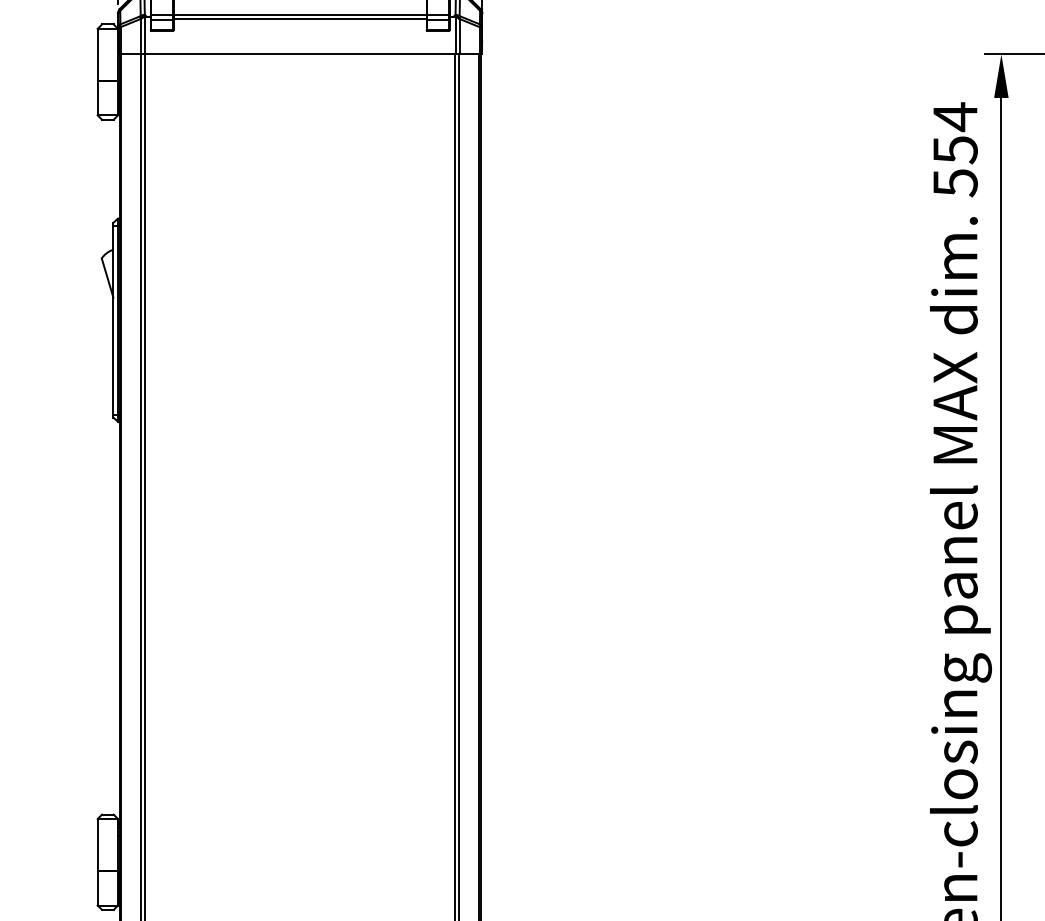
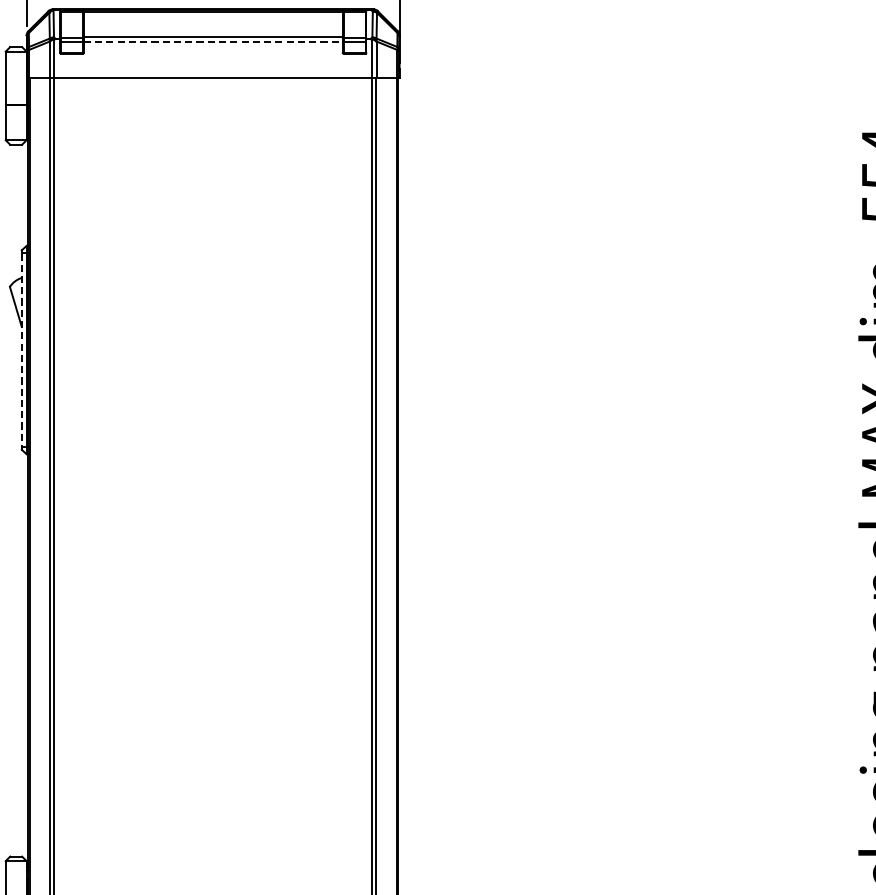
line: (300, 19) -> (213, 42), solid -> dashed
line: (113, 320) -> (21, 350), solid -> dashed

